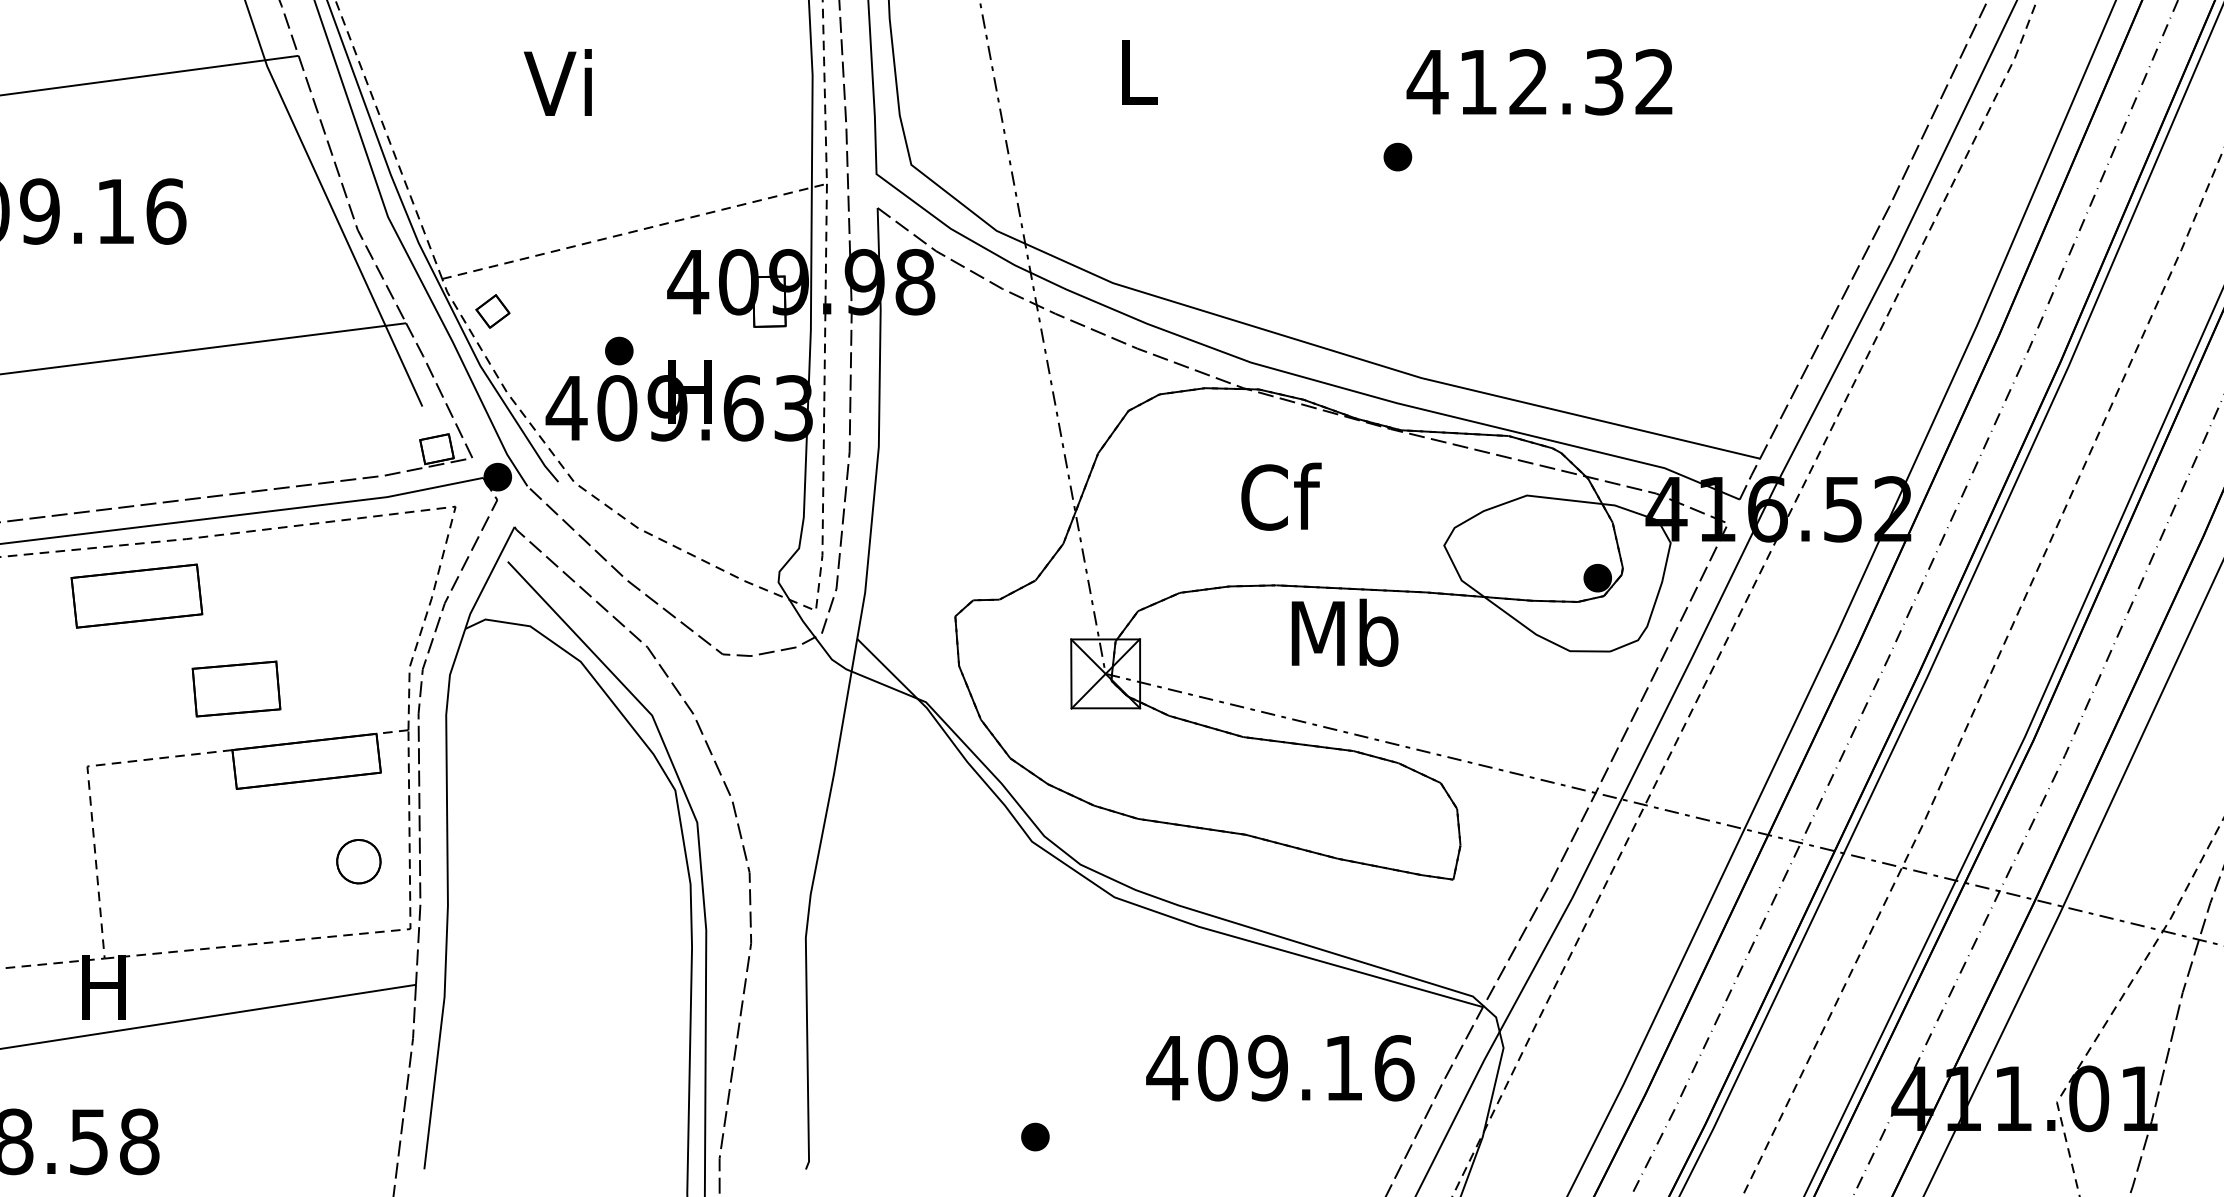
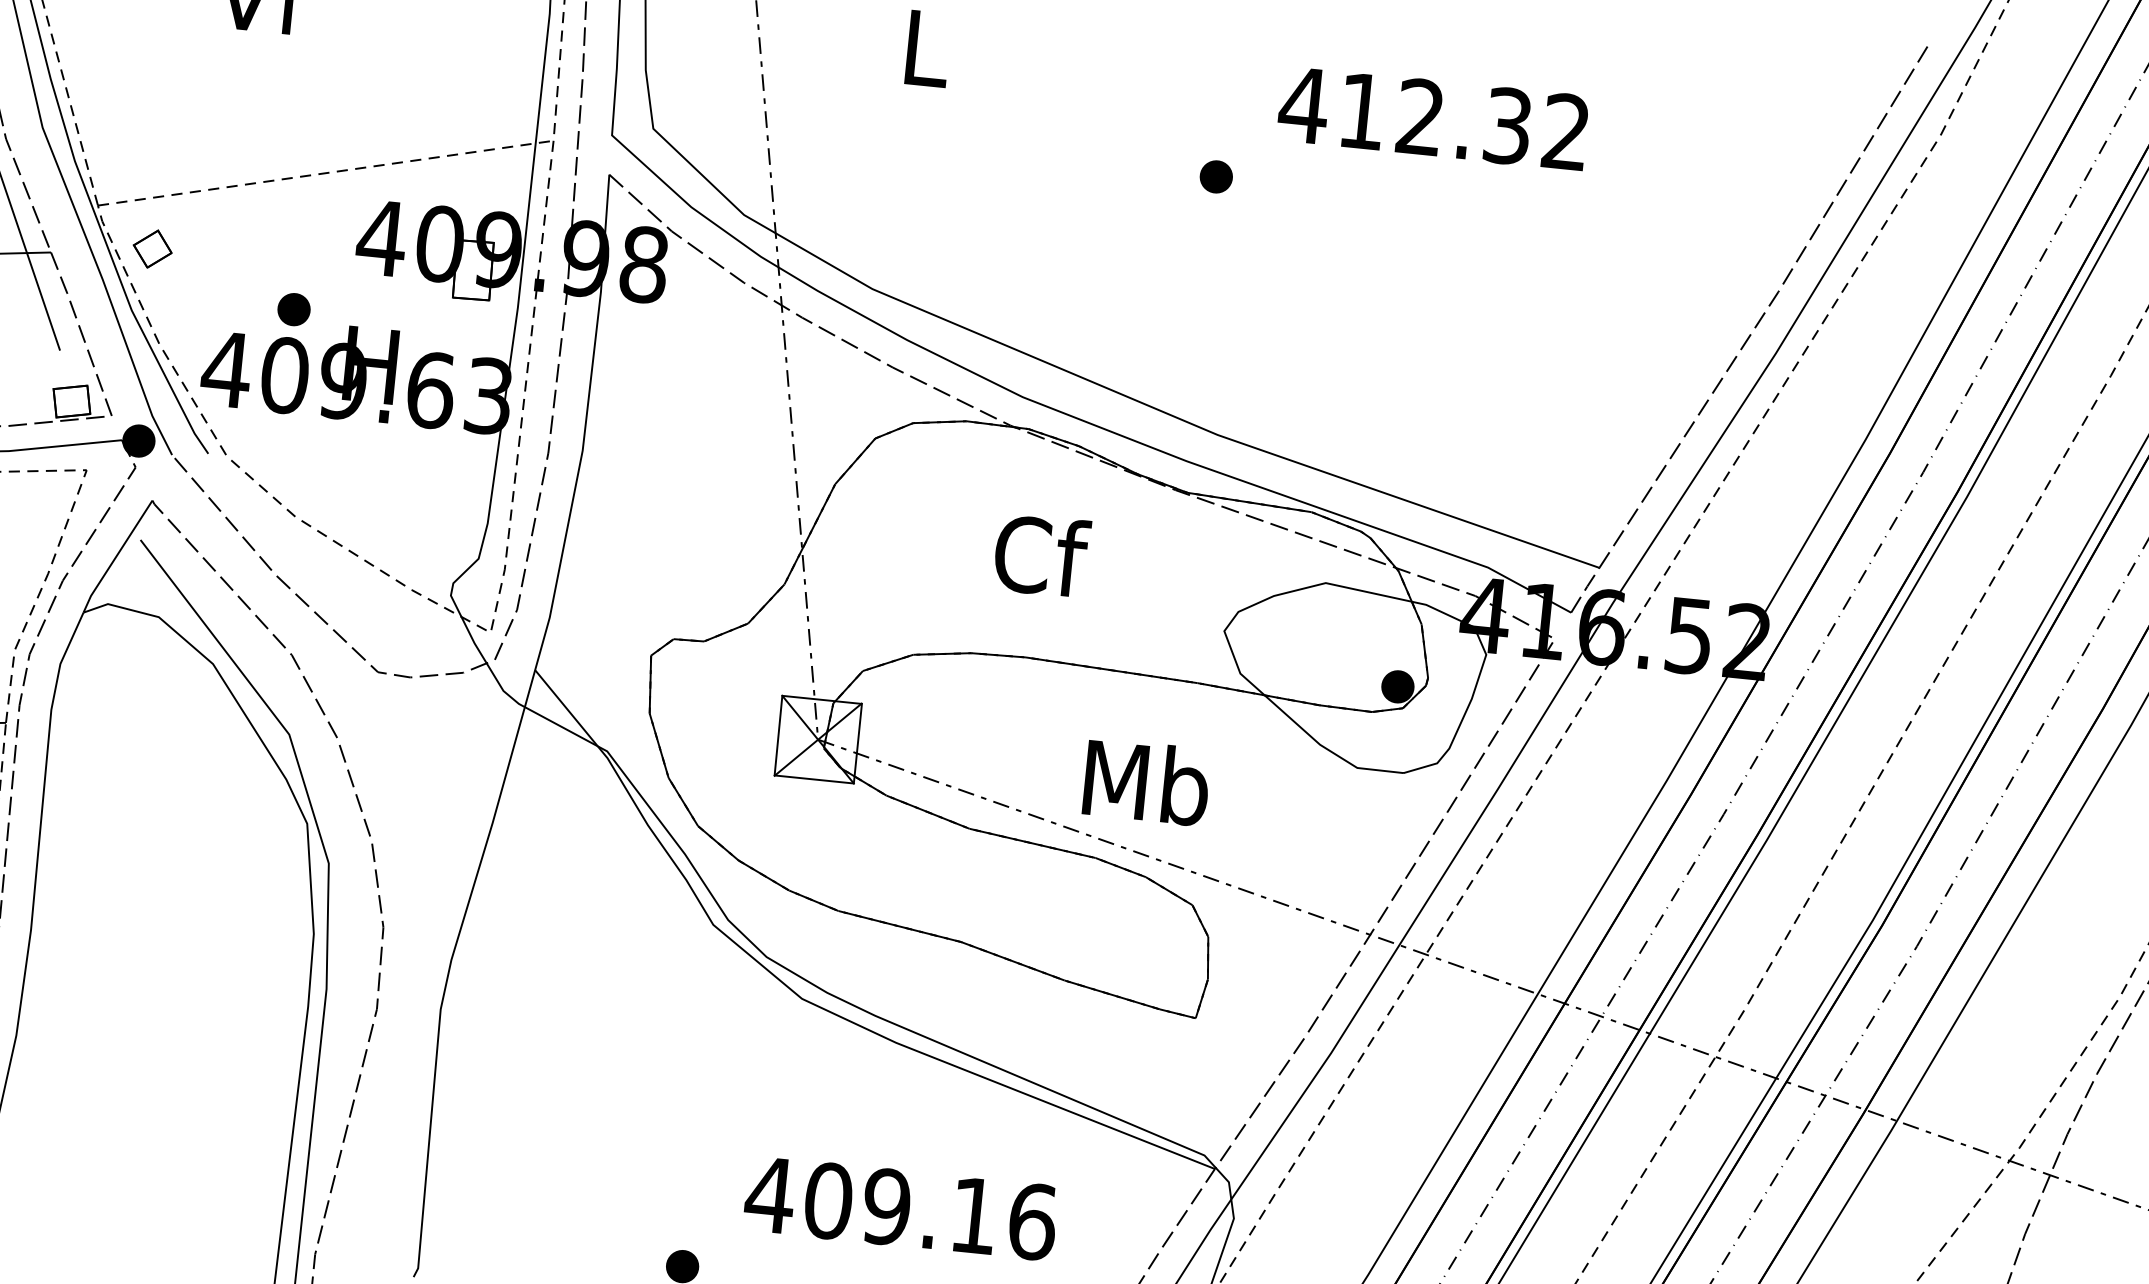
text: (1539, 82) -> (1433, 118), moved
text: (1344, 632) -> (1146, 781), moved
text: (1280, 1068) -> (901, 1208), moved

